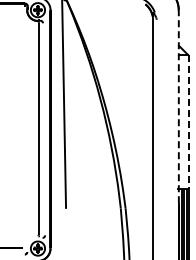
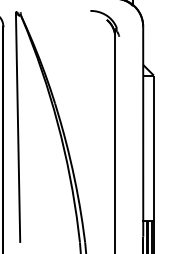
line: (178, 106) -> (142, 131), dashed -> solid
line: (188, 121) -> (153, 147), dashed -> solid

